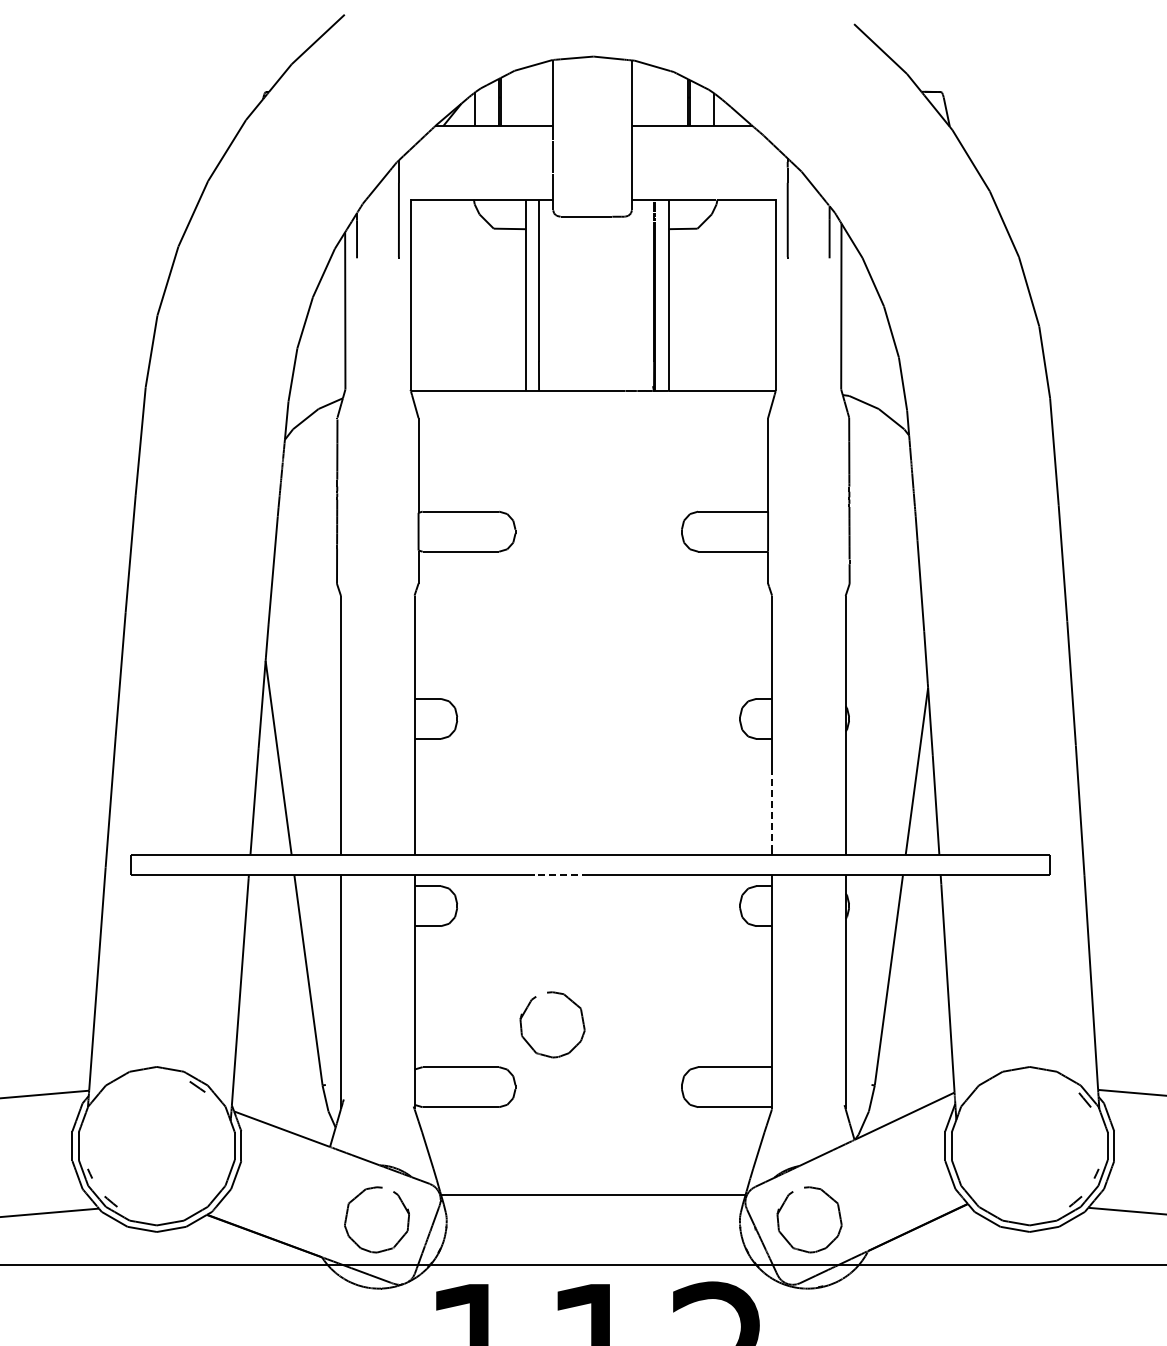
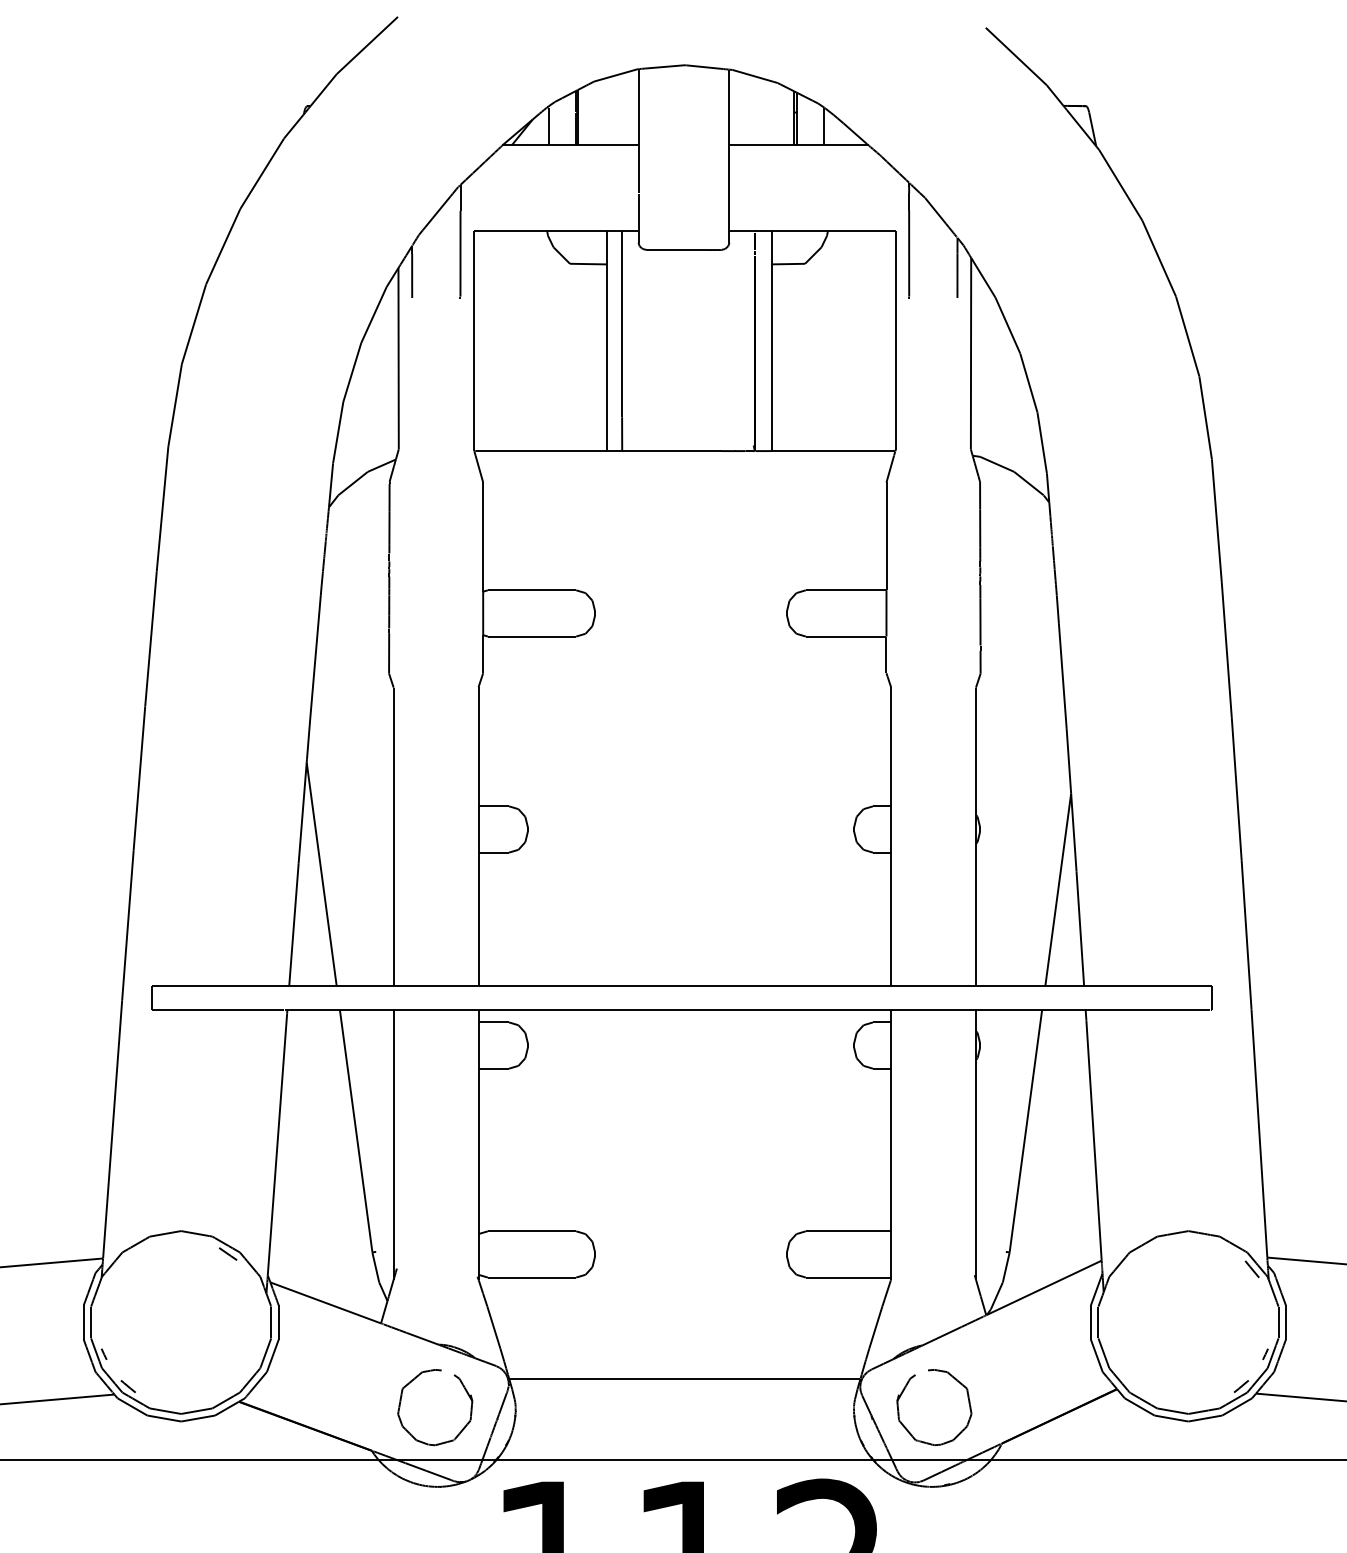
line: (772, 807) -> (891, 931), dashed -> solid
line: (561, 875) -> (648, 1010), dashed -> solid
part: (527, 1009) -> (608, 1164), removed

